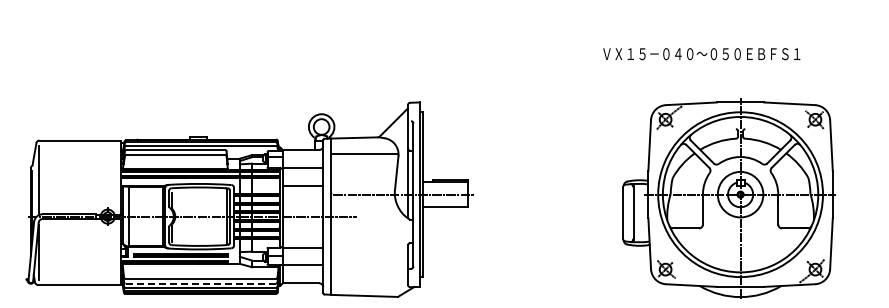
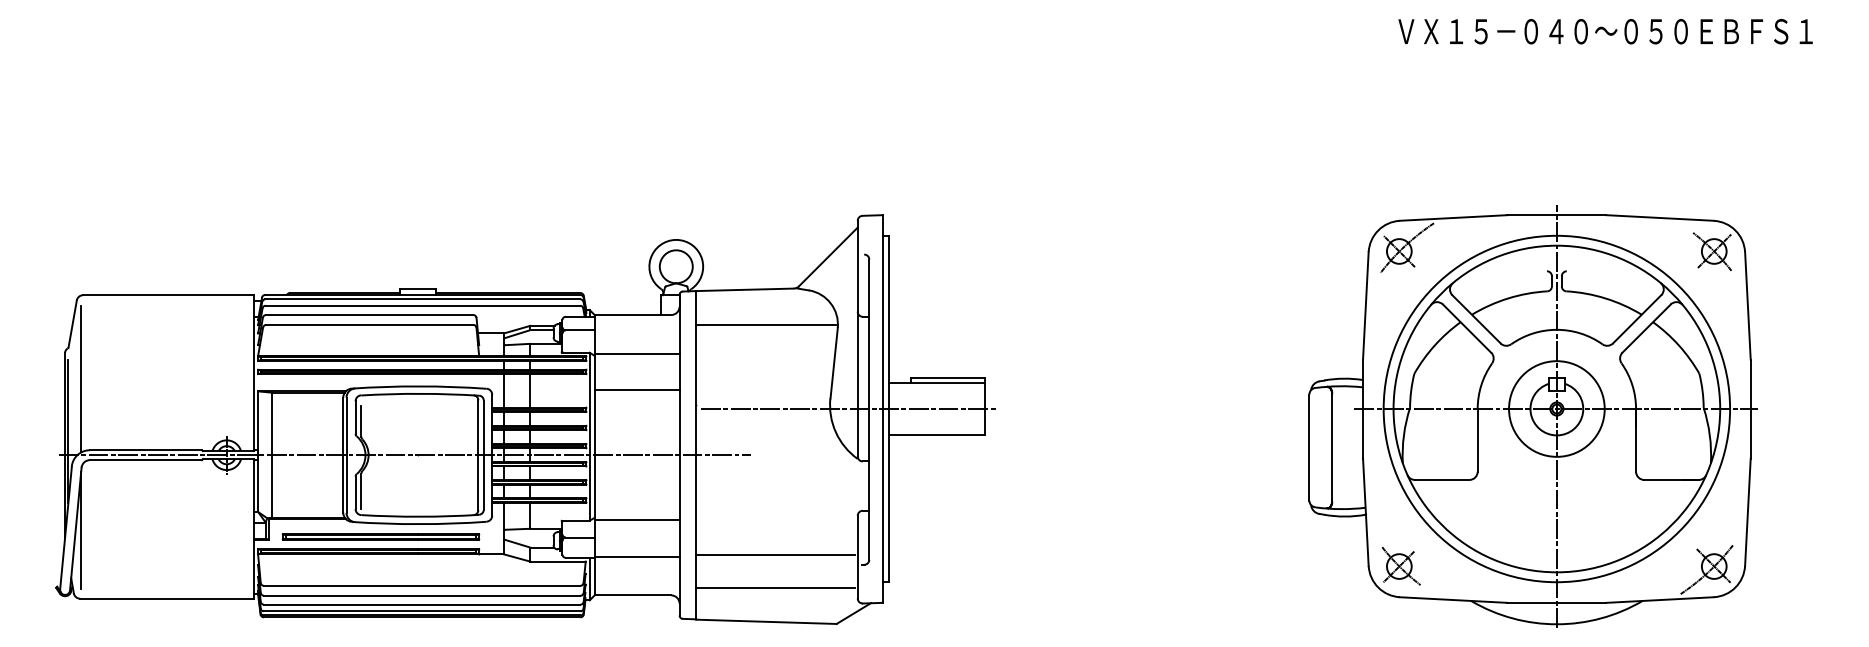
text: (701, 54) -> (1605, 32), moved
line: (368, 264) -> (774, 555), added
line: (368, 279) -> (774, 587), added
line: (200, 283) -> (421, 595), dashed -> solid

